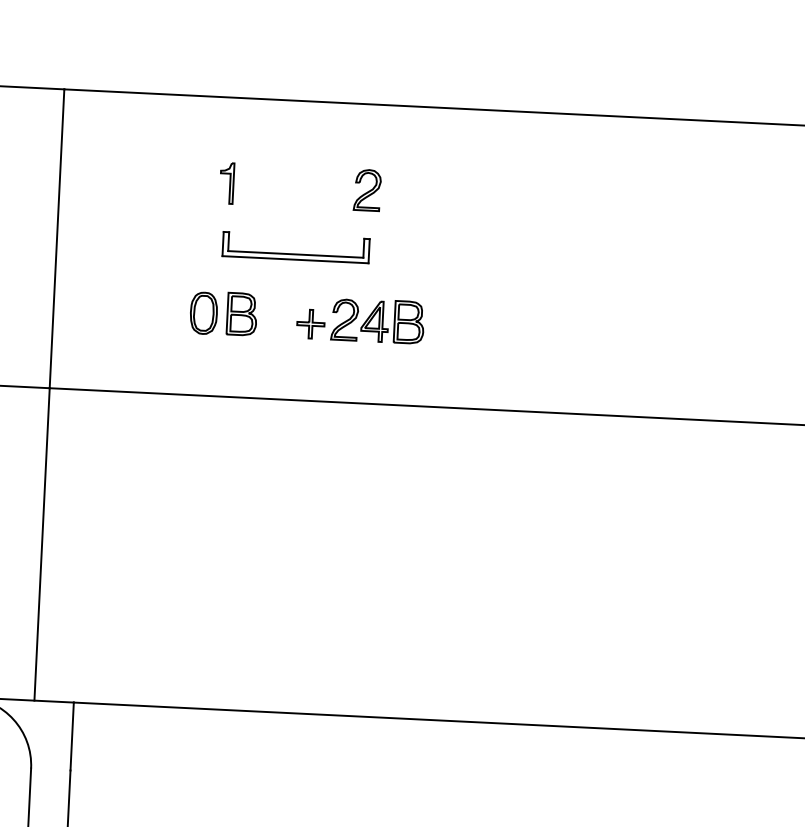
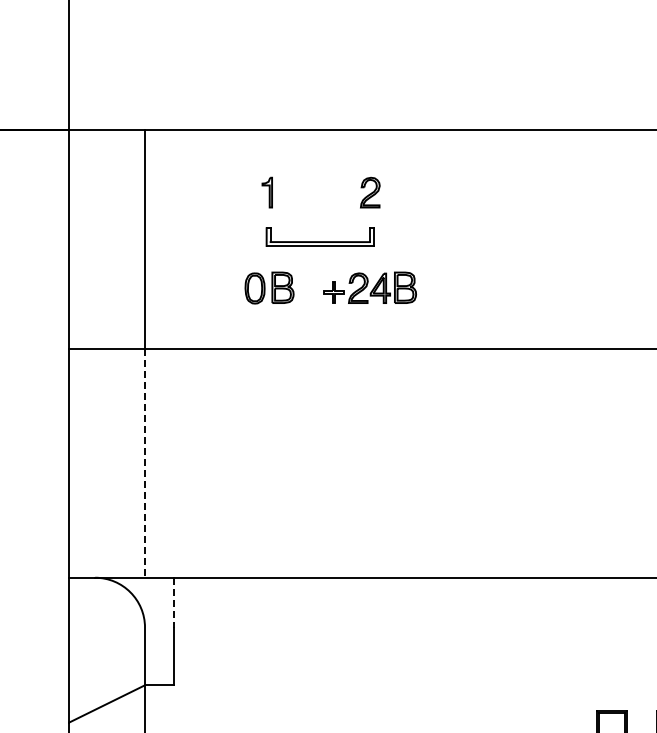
line: (42, 544) -> (145, 463), solid -> dashed
line: (71, 736) -> (173, 602), solid -> dashed

